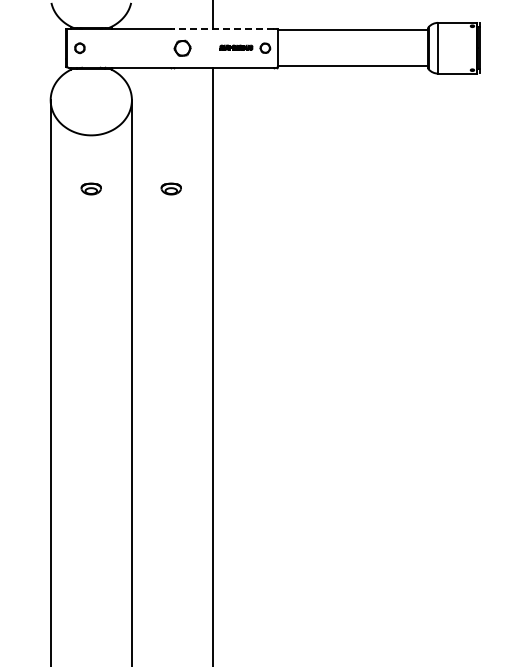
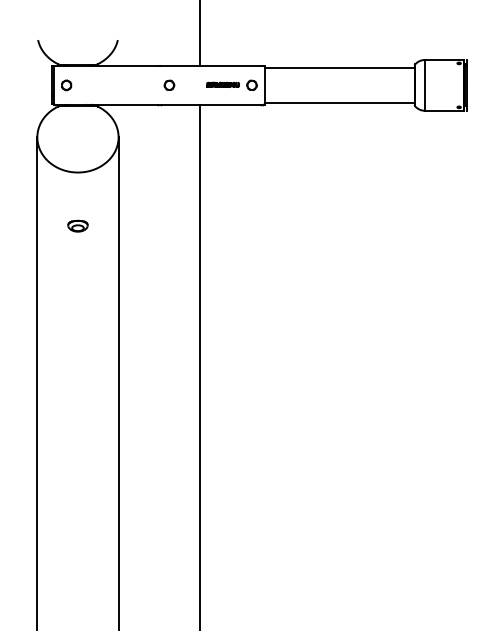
line: (223, 28) -> (210, 65), dashed -> solid
part: (182, 47) -> (169, 84), size x0.62
part: (170, 188) -> (157, 225), removed

